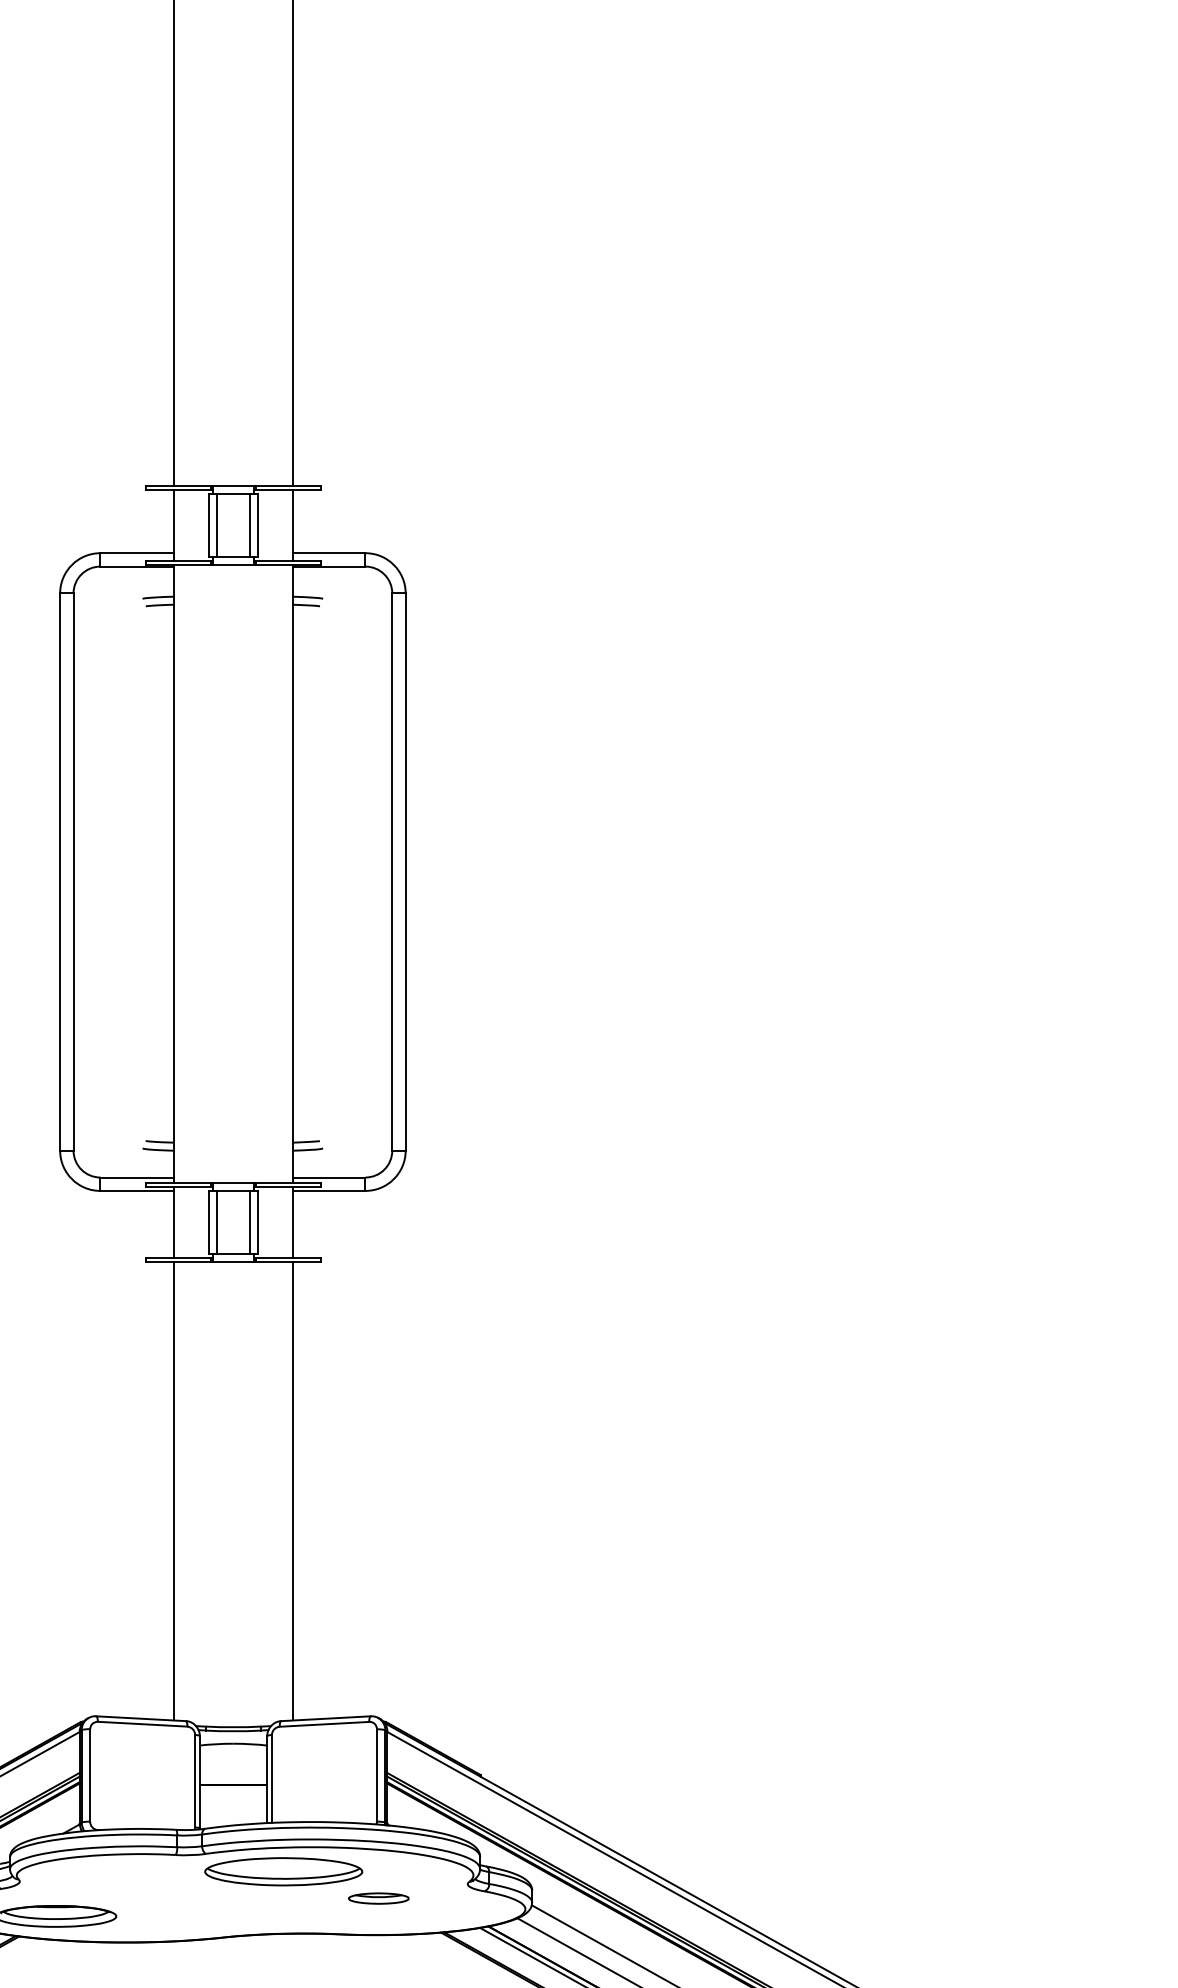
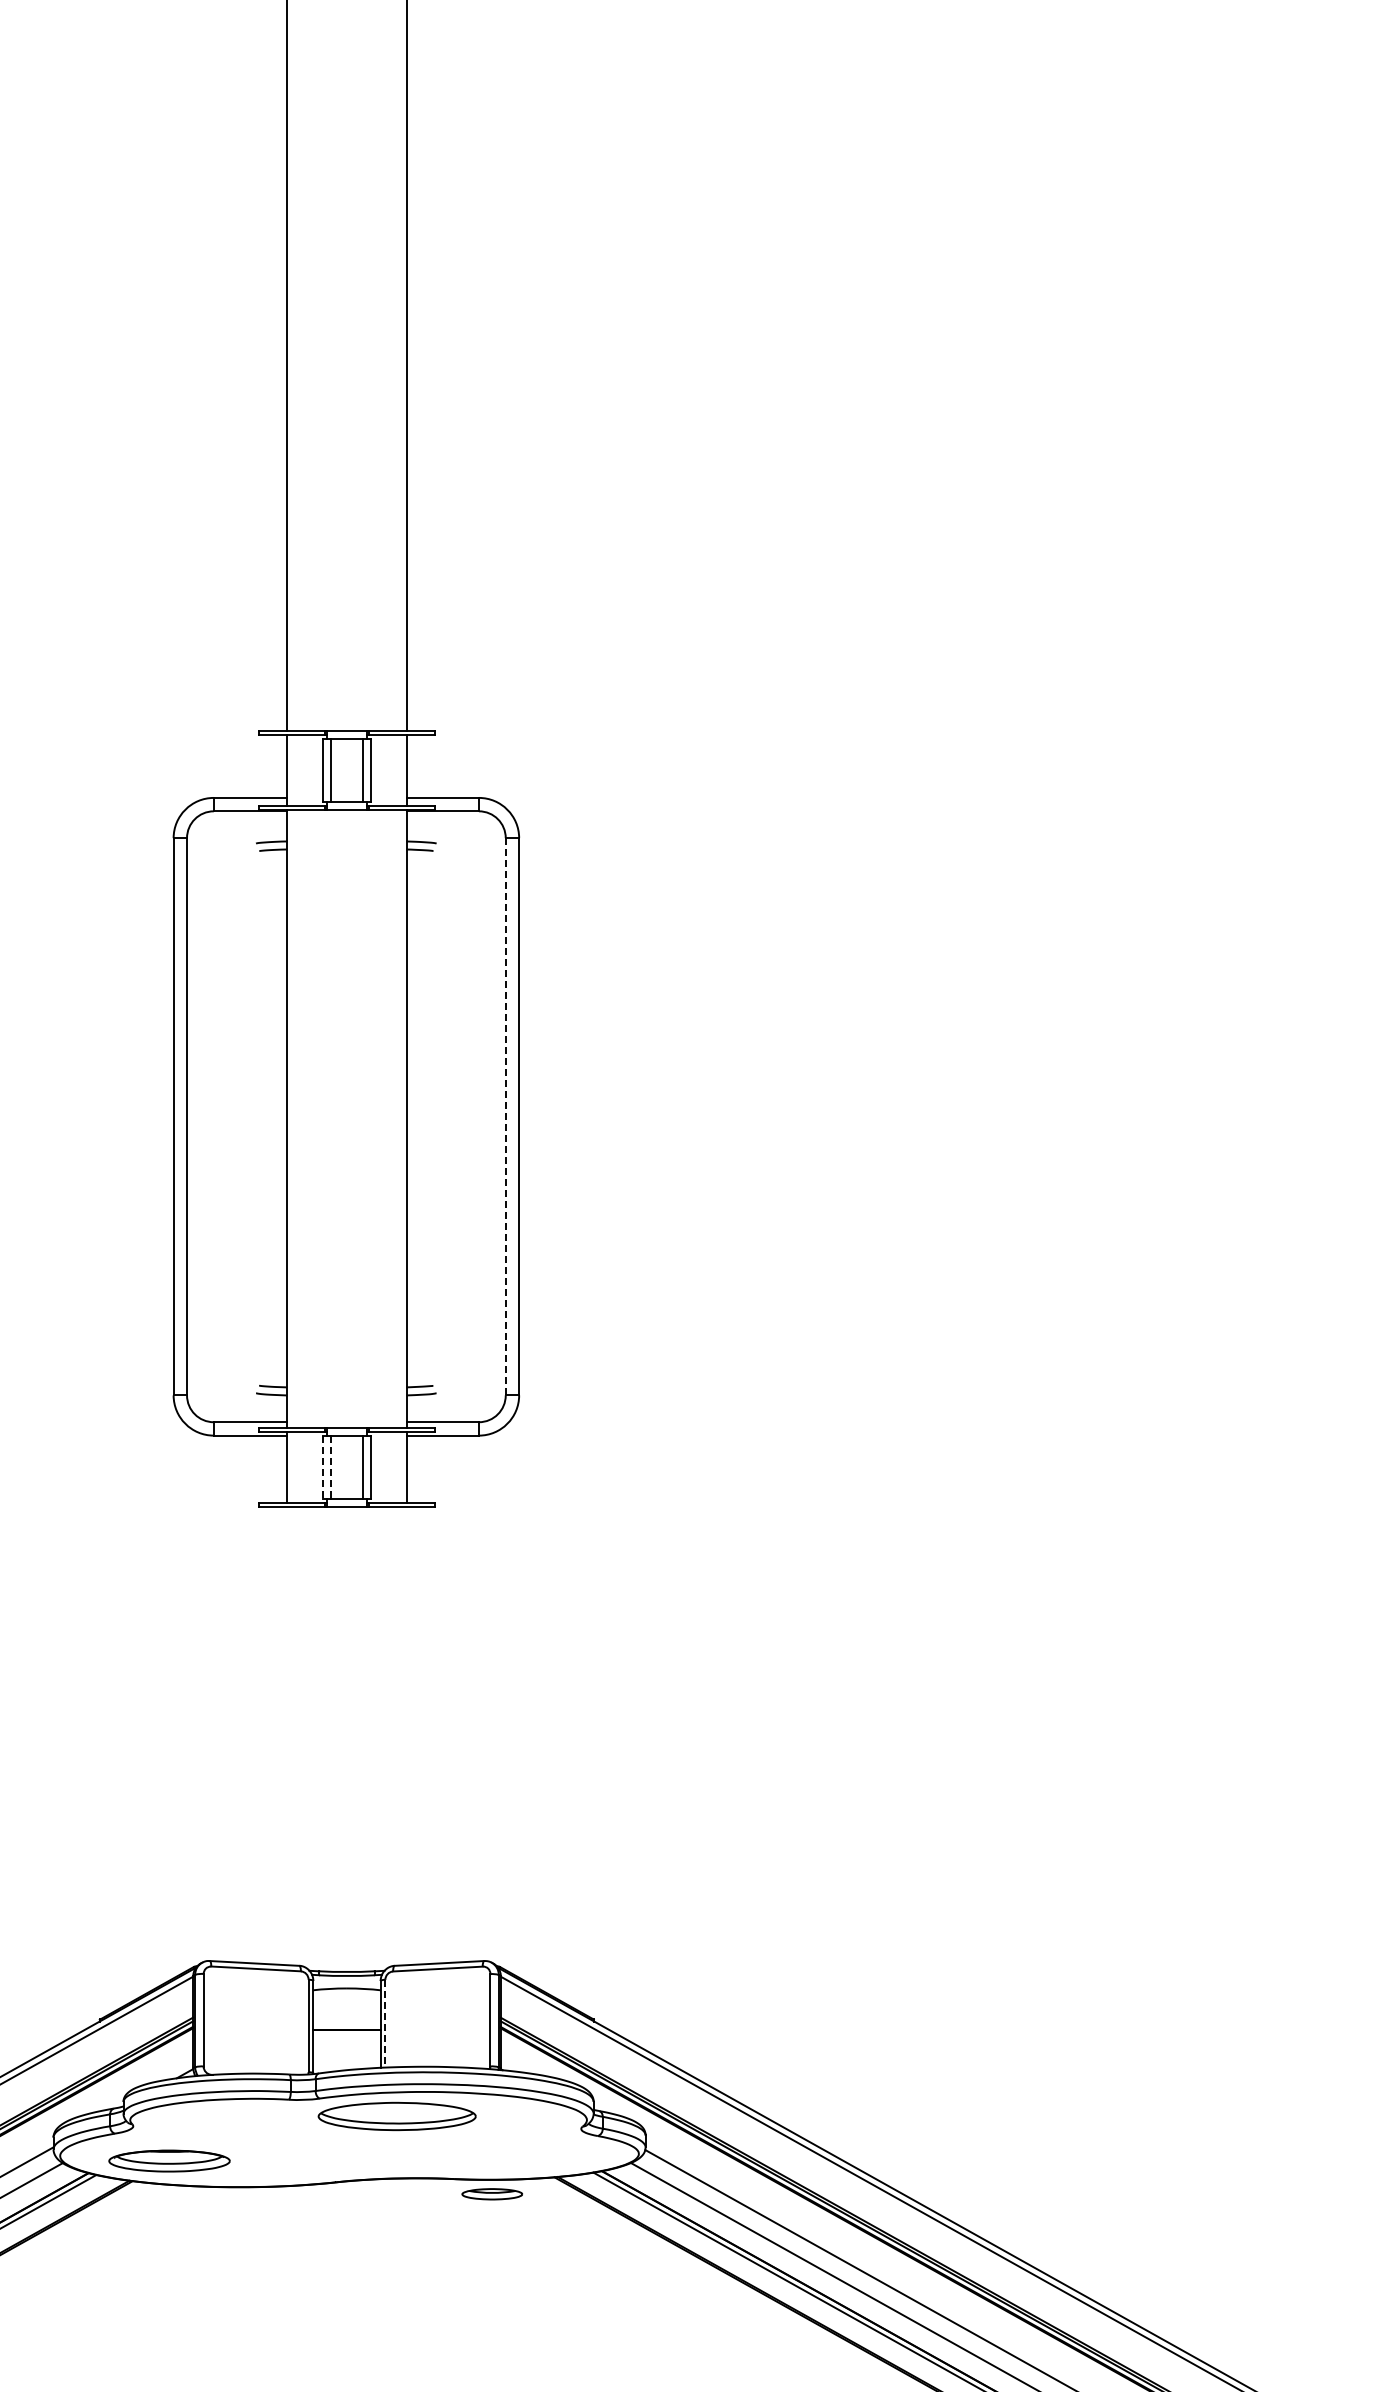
line: (392, 871) -> (505, 1116), solid -> dashed
line: (209, 1222) -> (322, 1467), solid -> dashed
line: (217, 1222) -> (330, 1467), solid -> dashed
line: (174, 1490) -> (287, 1735), removed
line: (293, 1490) -> (406, 1735), removed
line: (272, 1778) -> (385, 2023), solid -> dashed
part: (378, 1898) -> (491, 2194), moved

